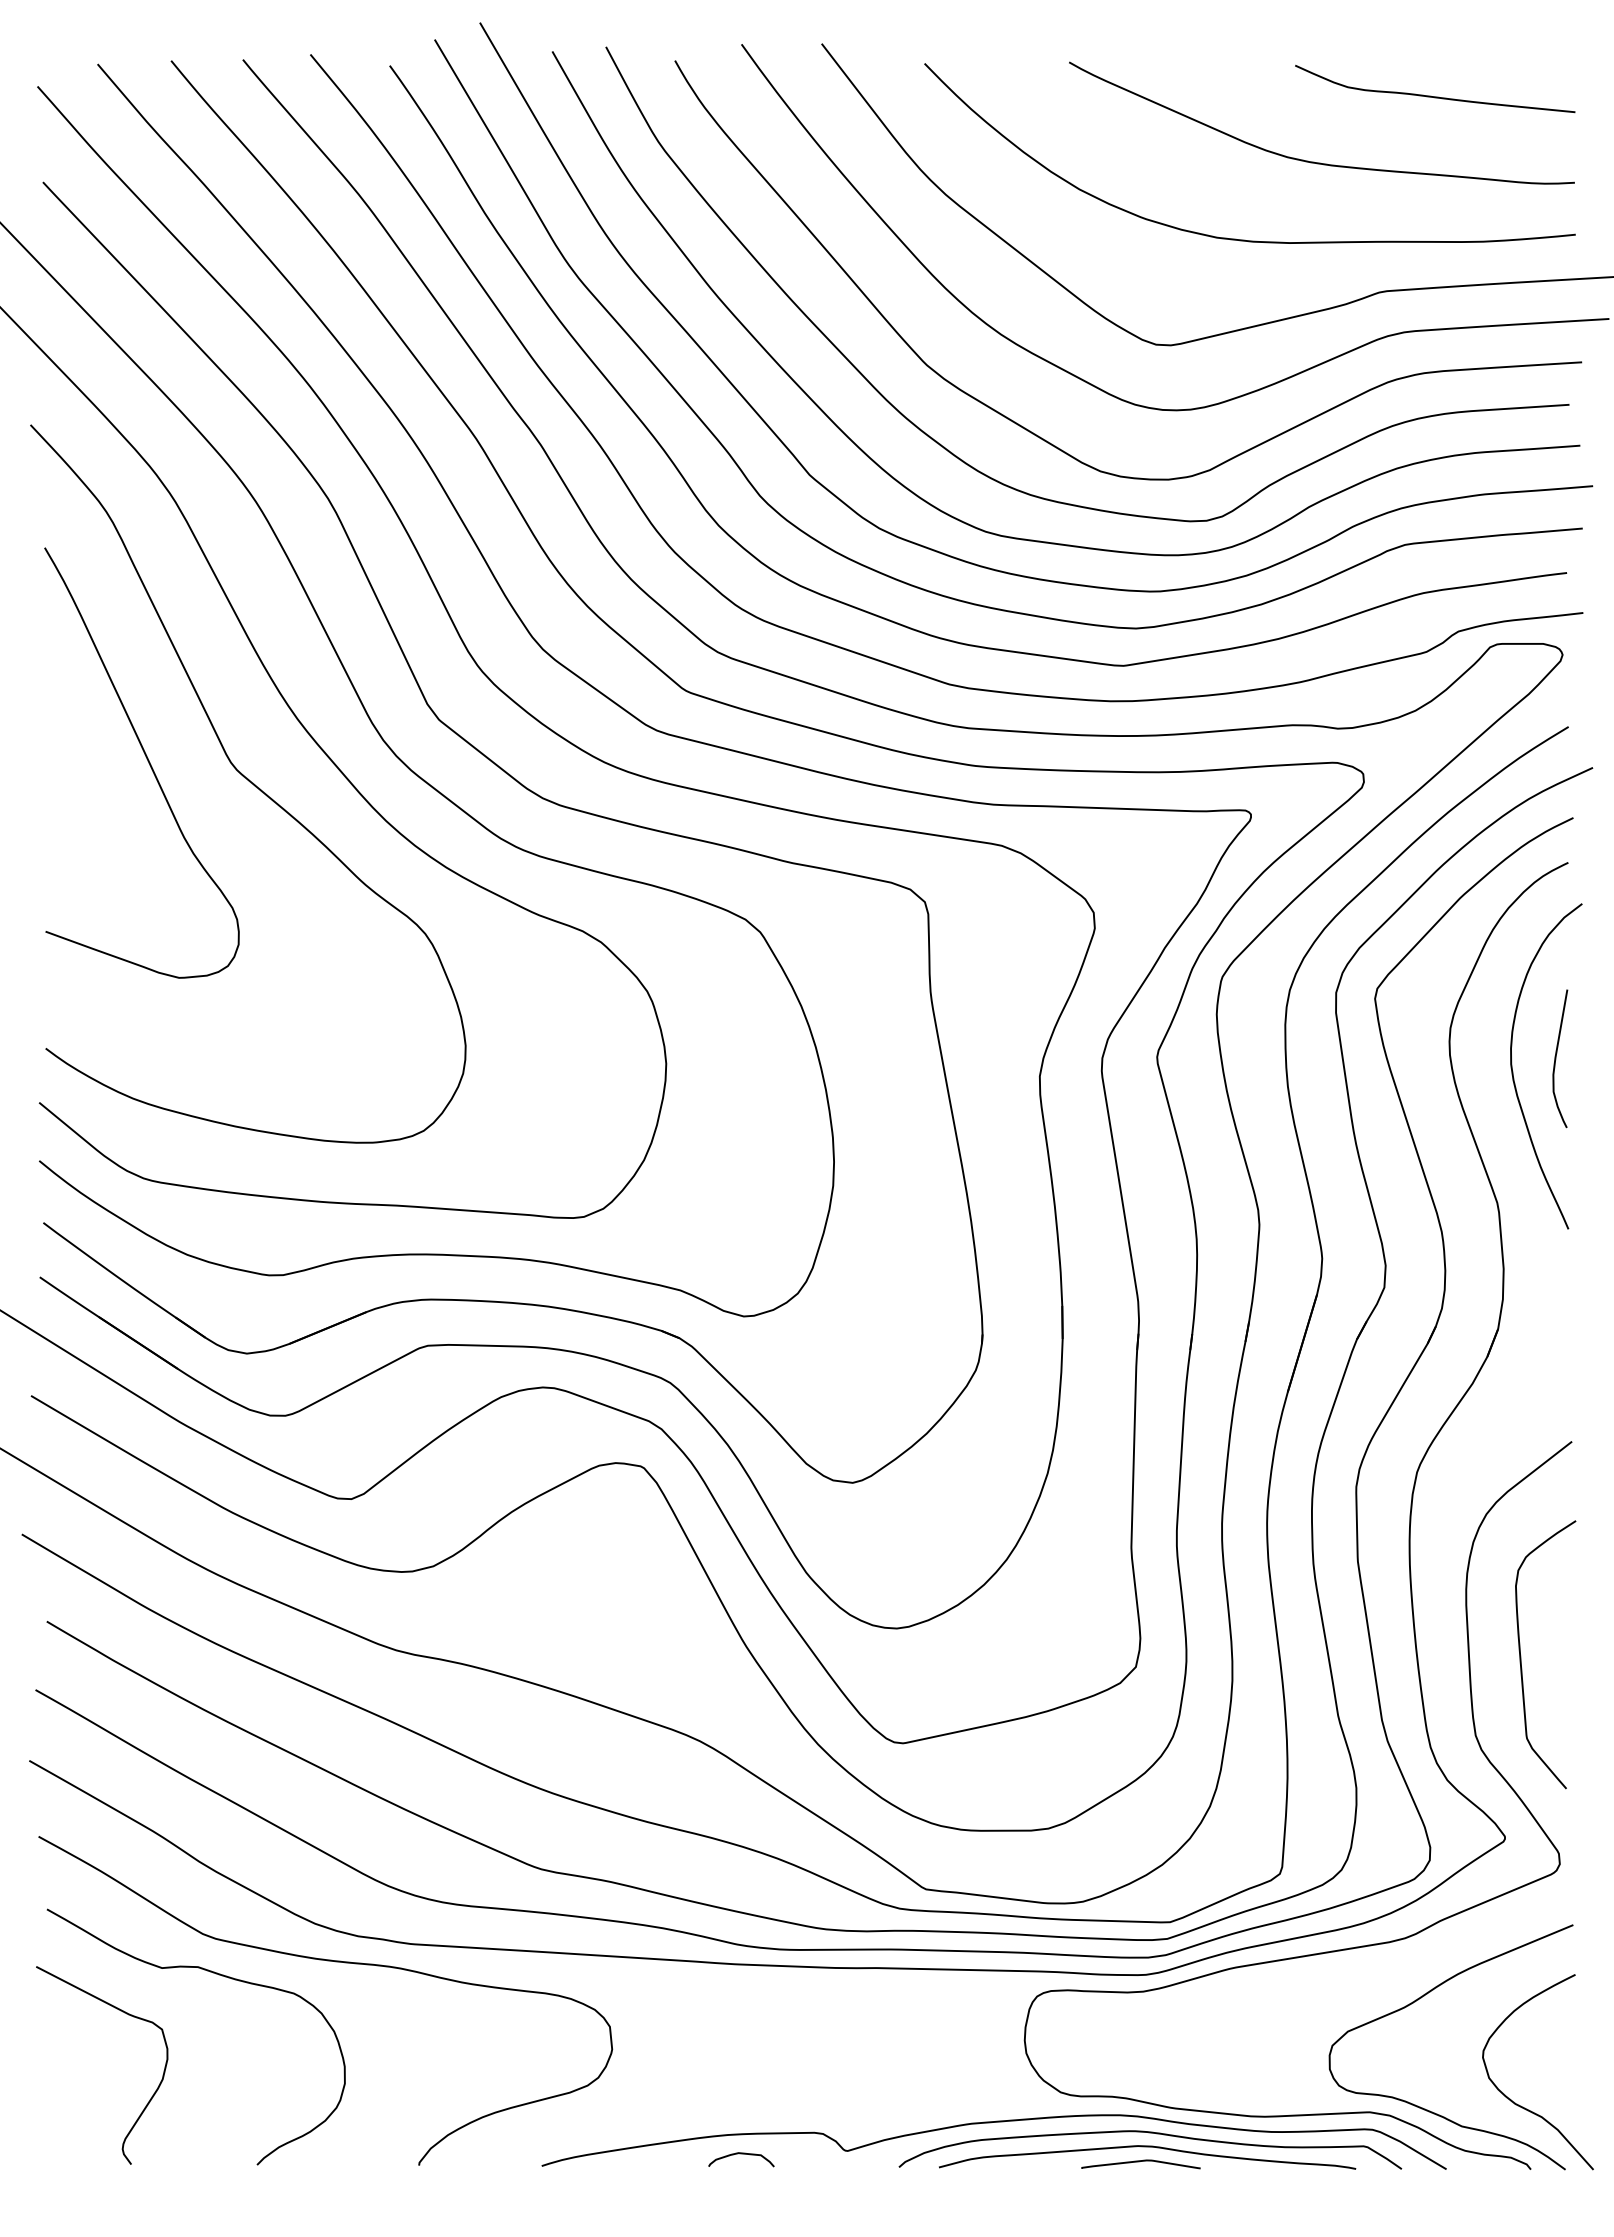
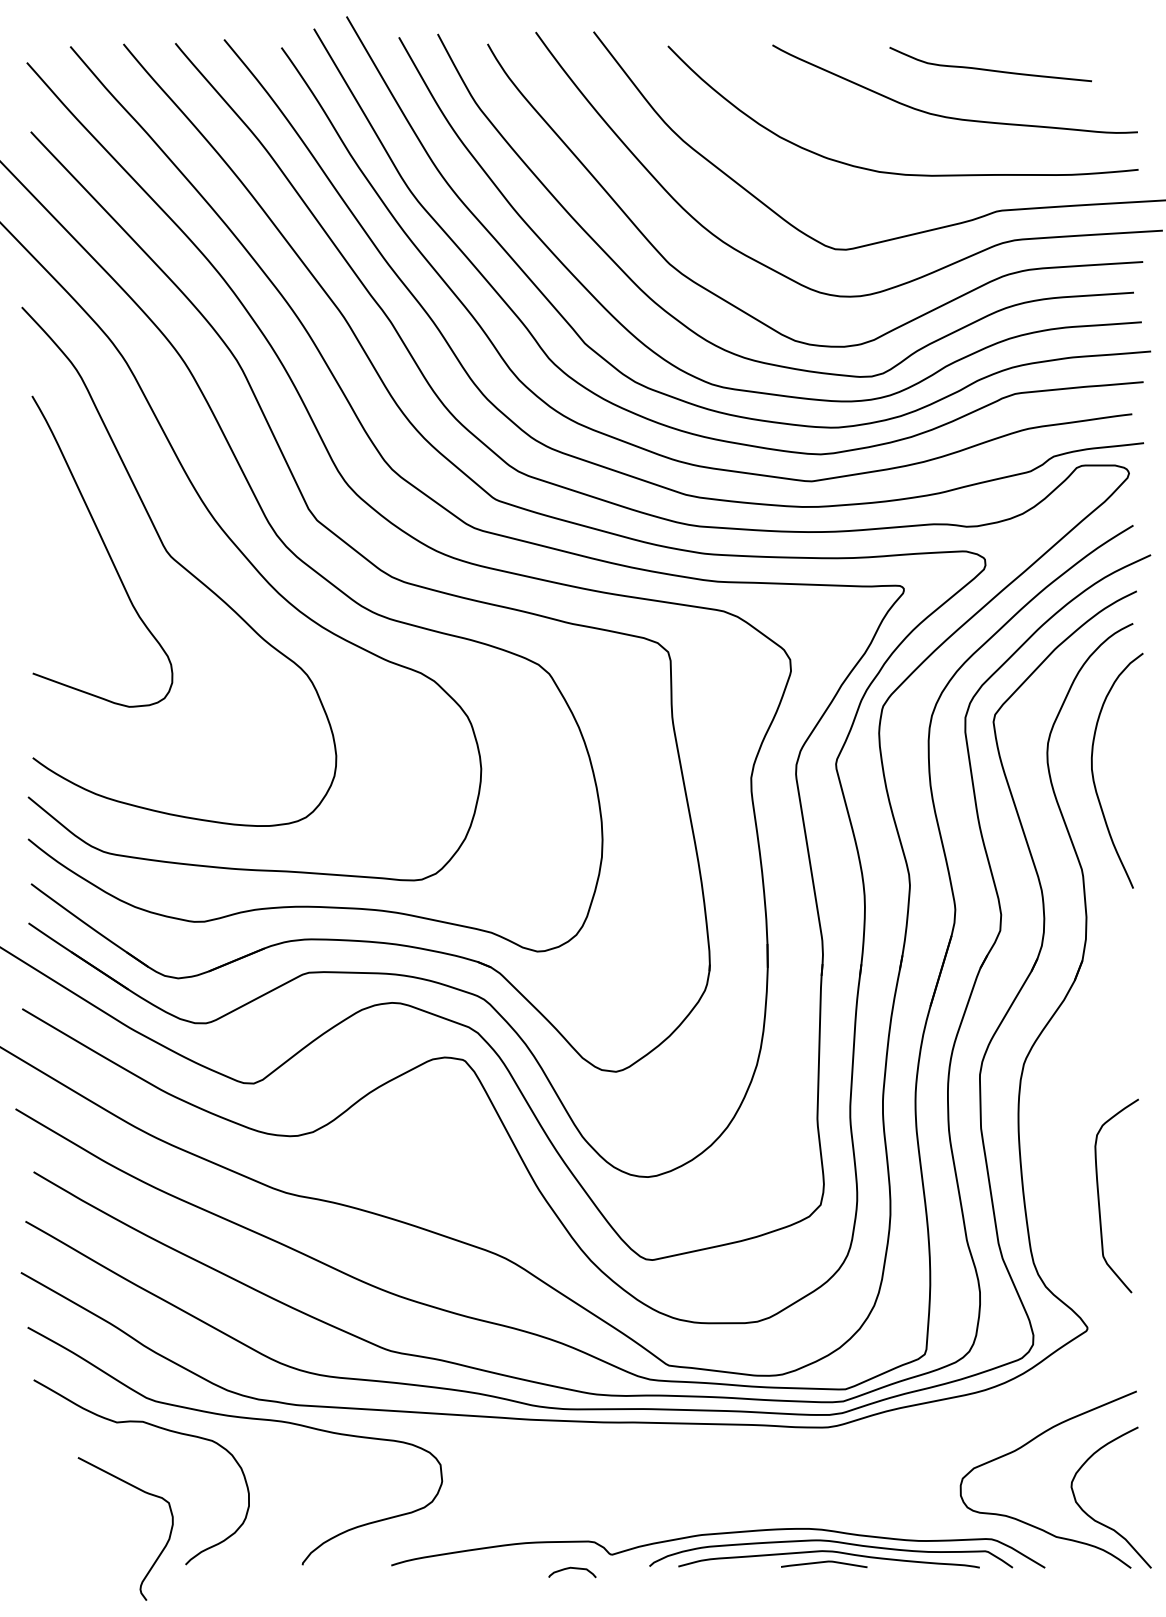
curve: (1435, 96) -> (990, 69), moved
curve: (1556, 1058) -> (1124, 765), removed
curve: (1319, 1952) -> (953, 1411), removed
curve: (128, 2015) -> (144, 1492), moved
curve: (741, 2154) -> (572, 1568), moved

